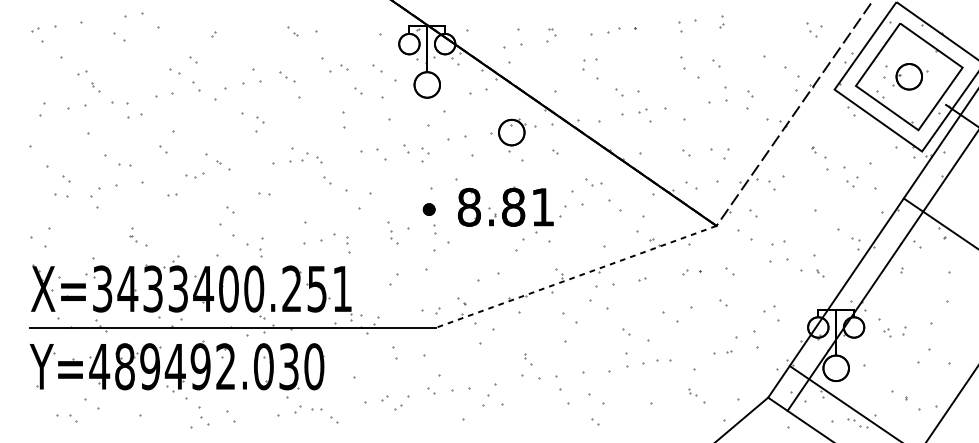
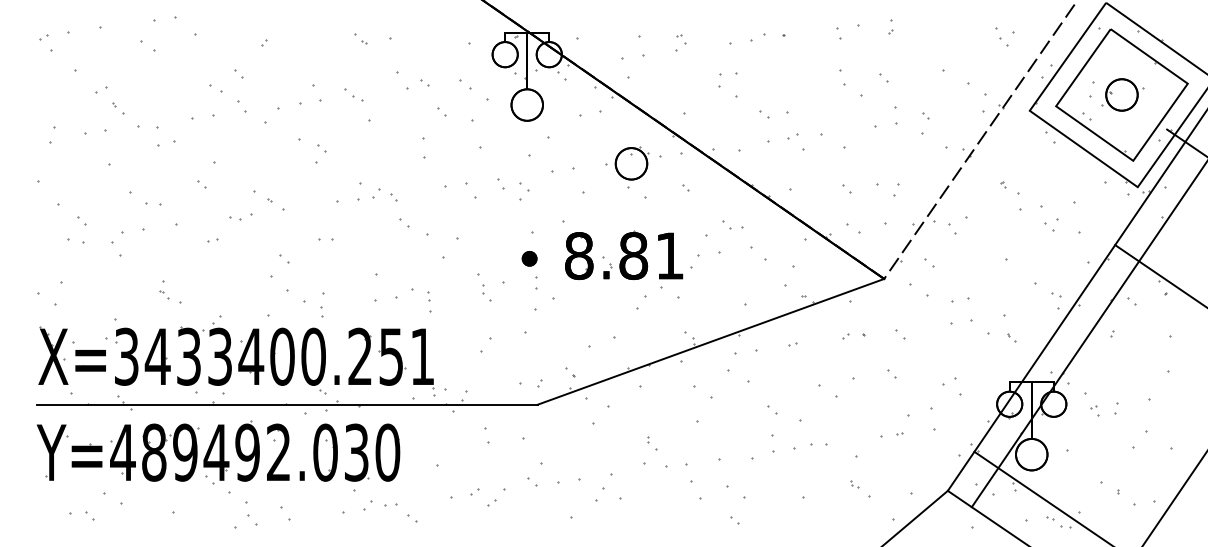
line: (575, 277) -> (710, 342), dashed -> solid

